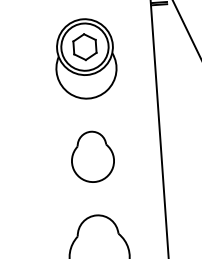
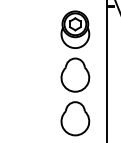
part: (92, 155) -> (75, 74), size x1.43

